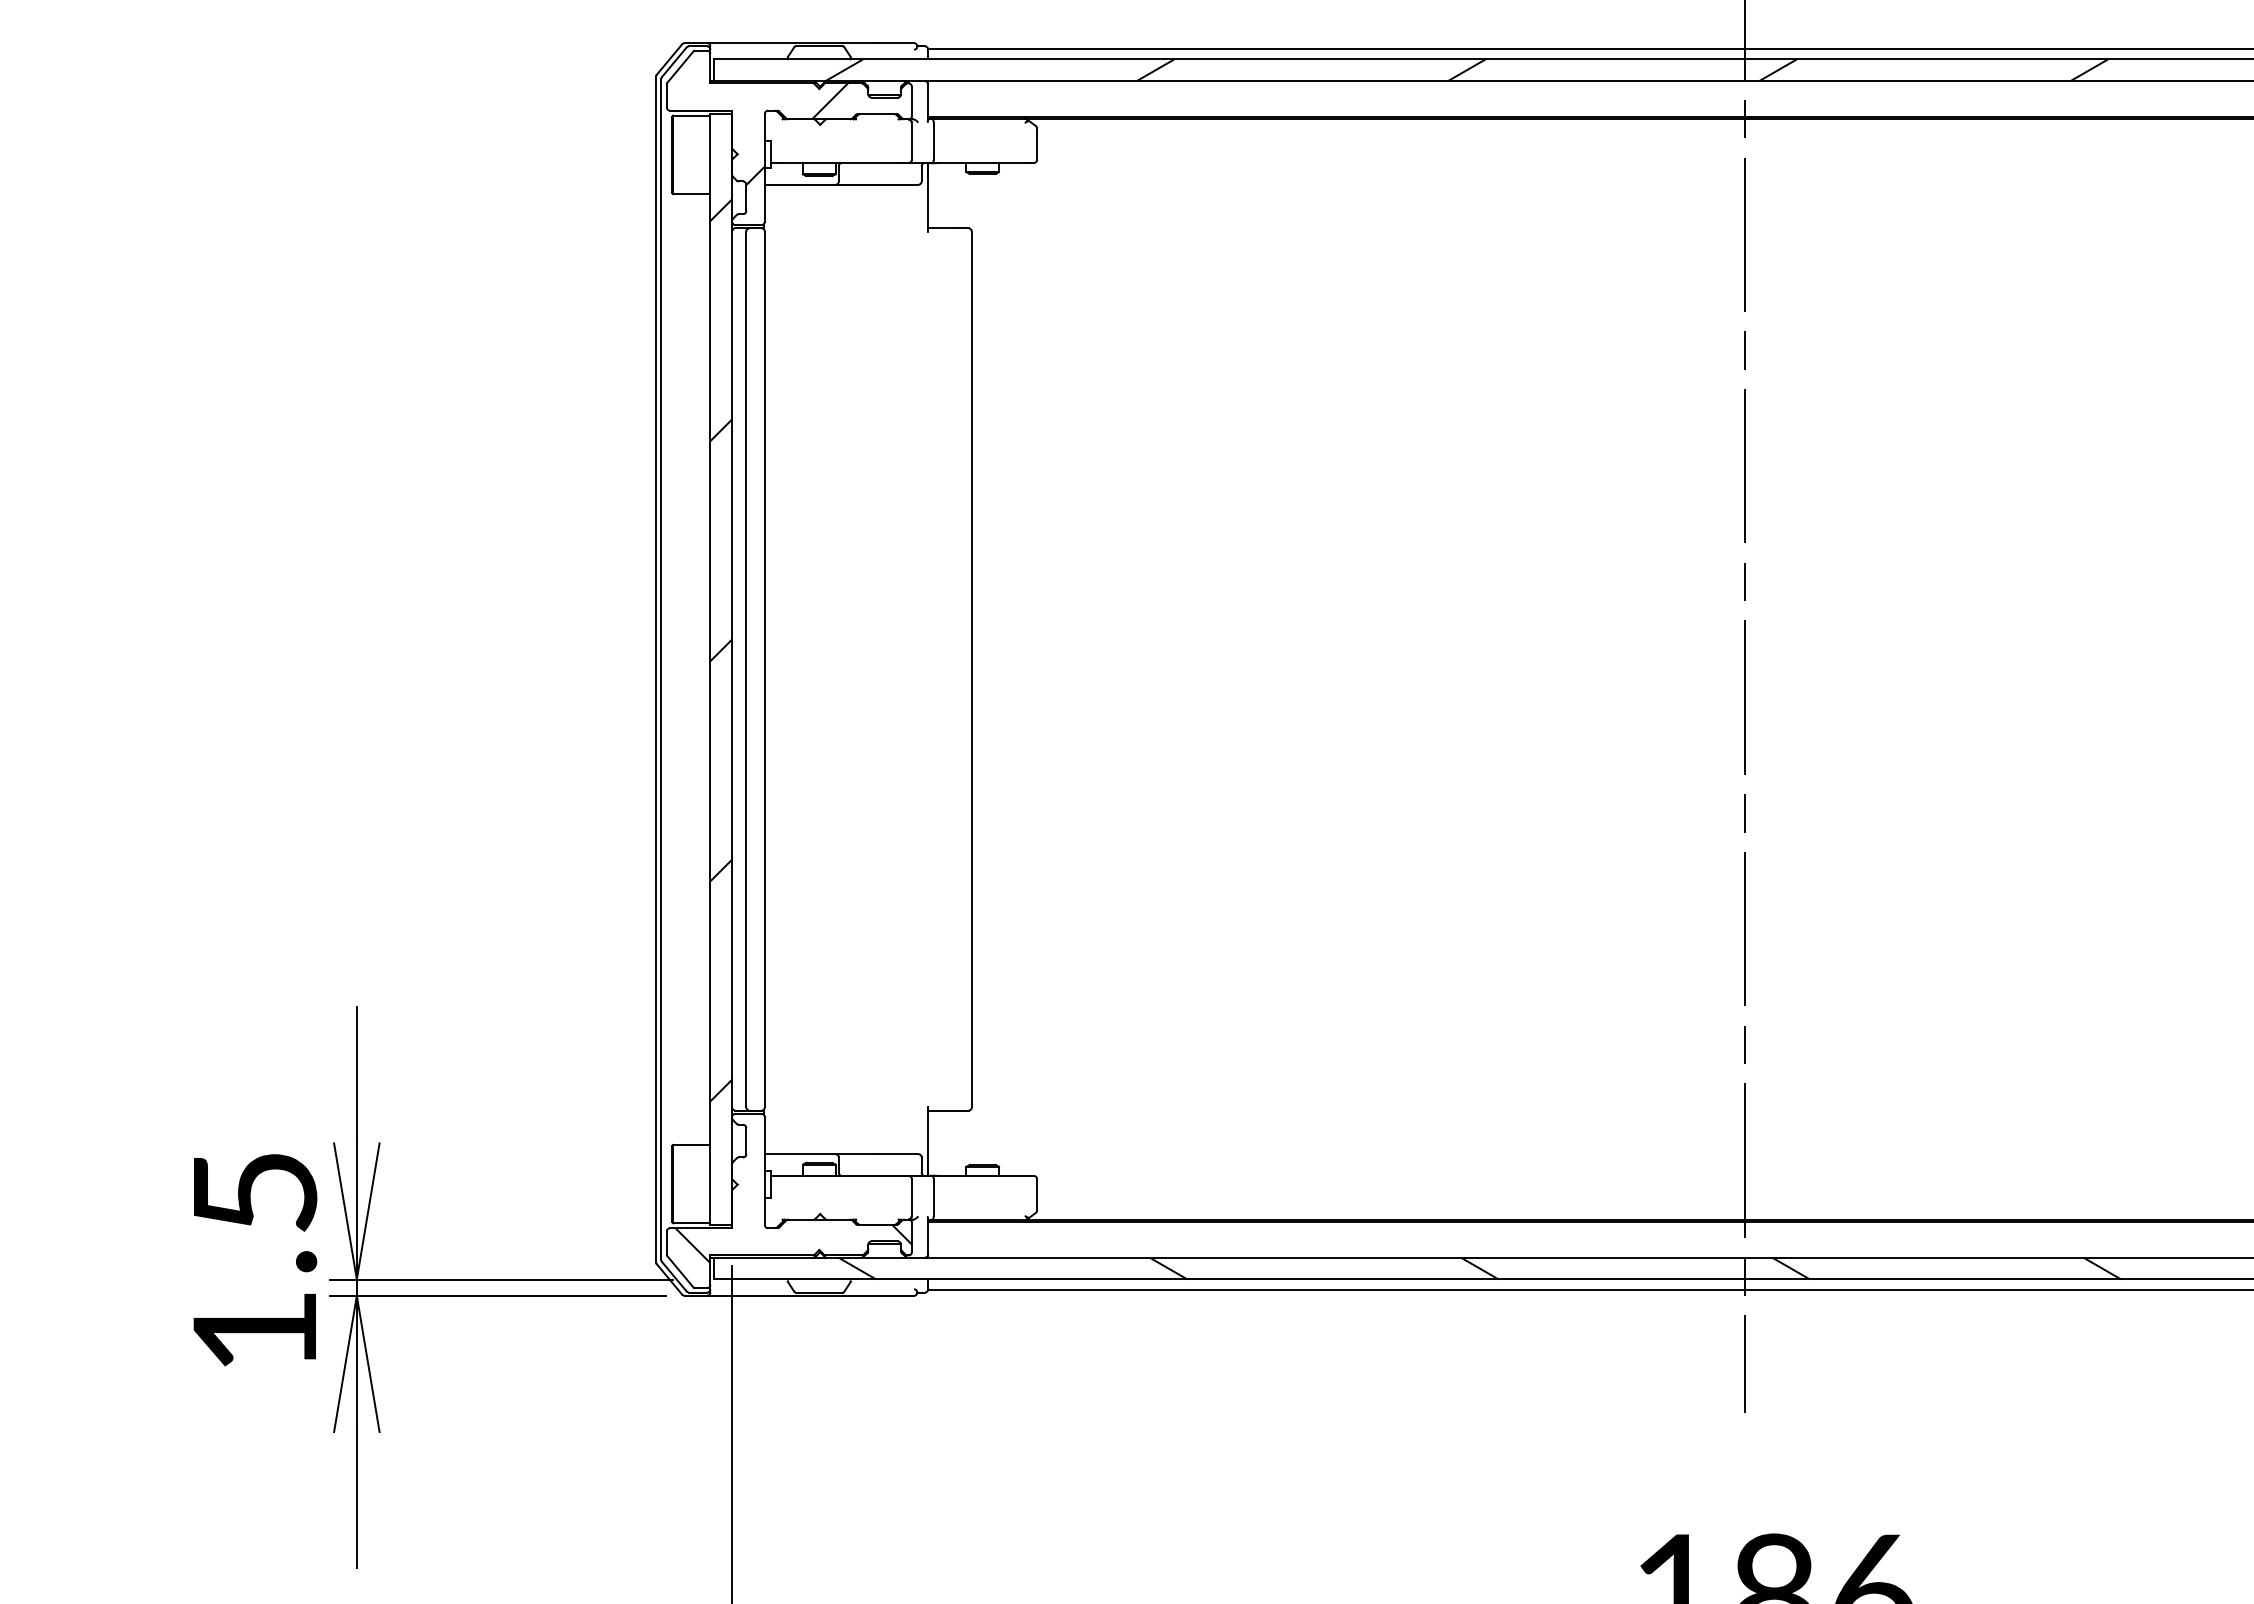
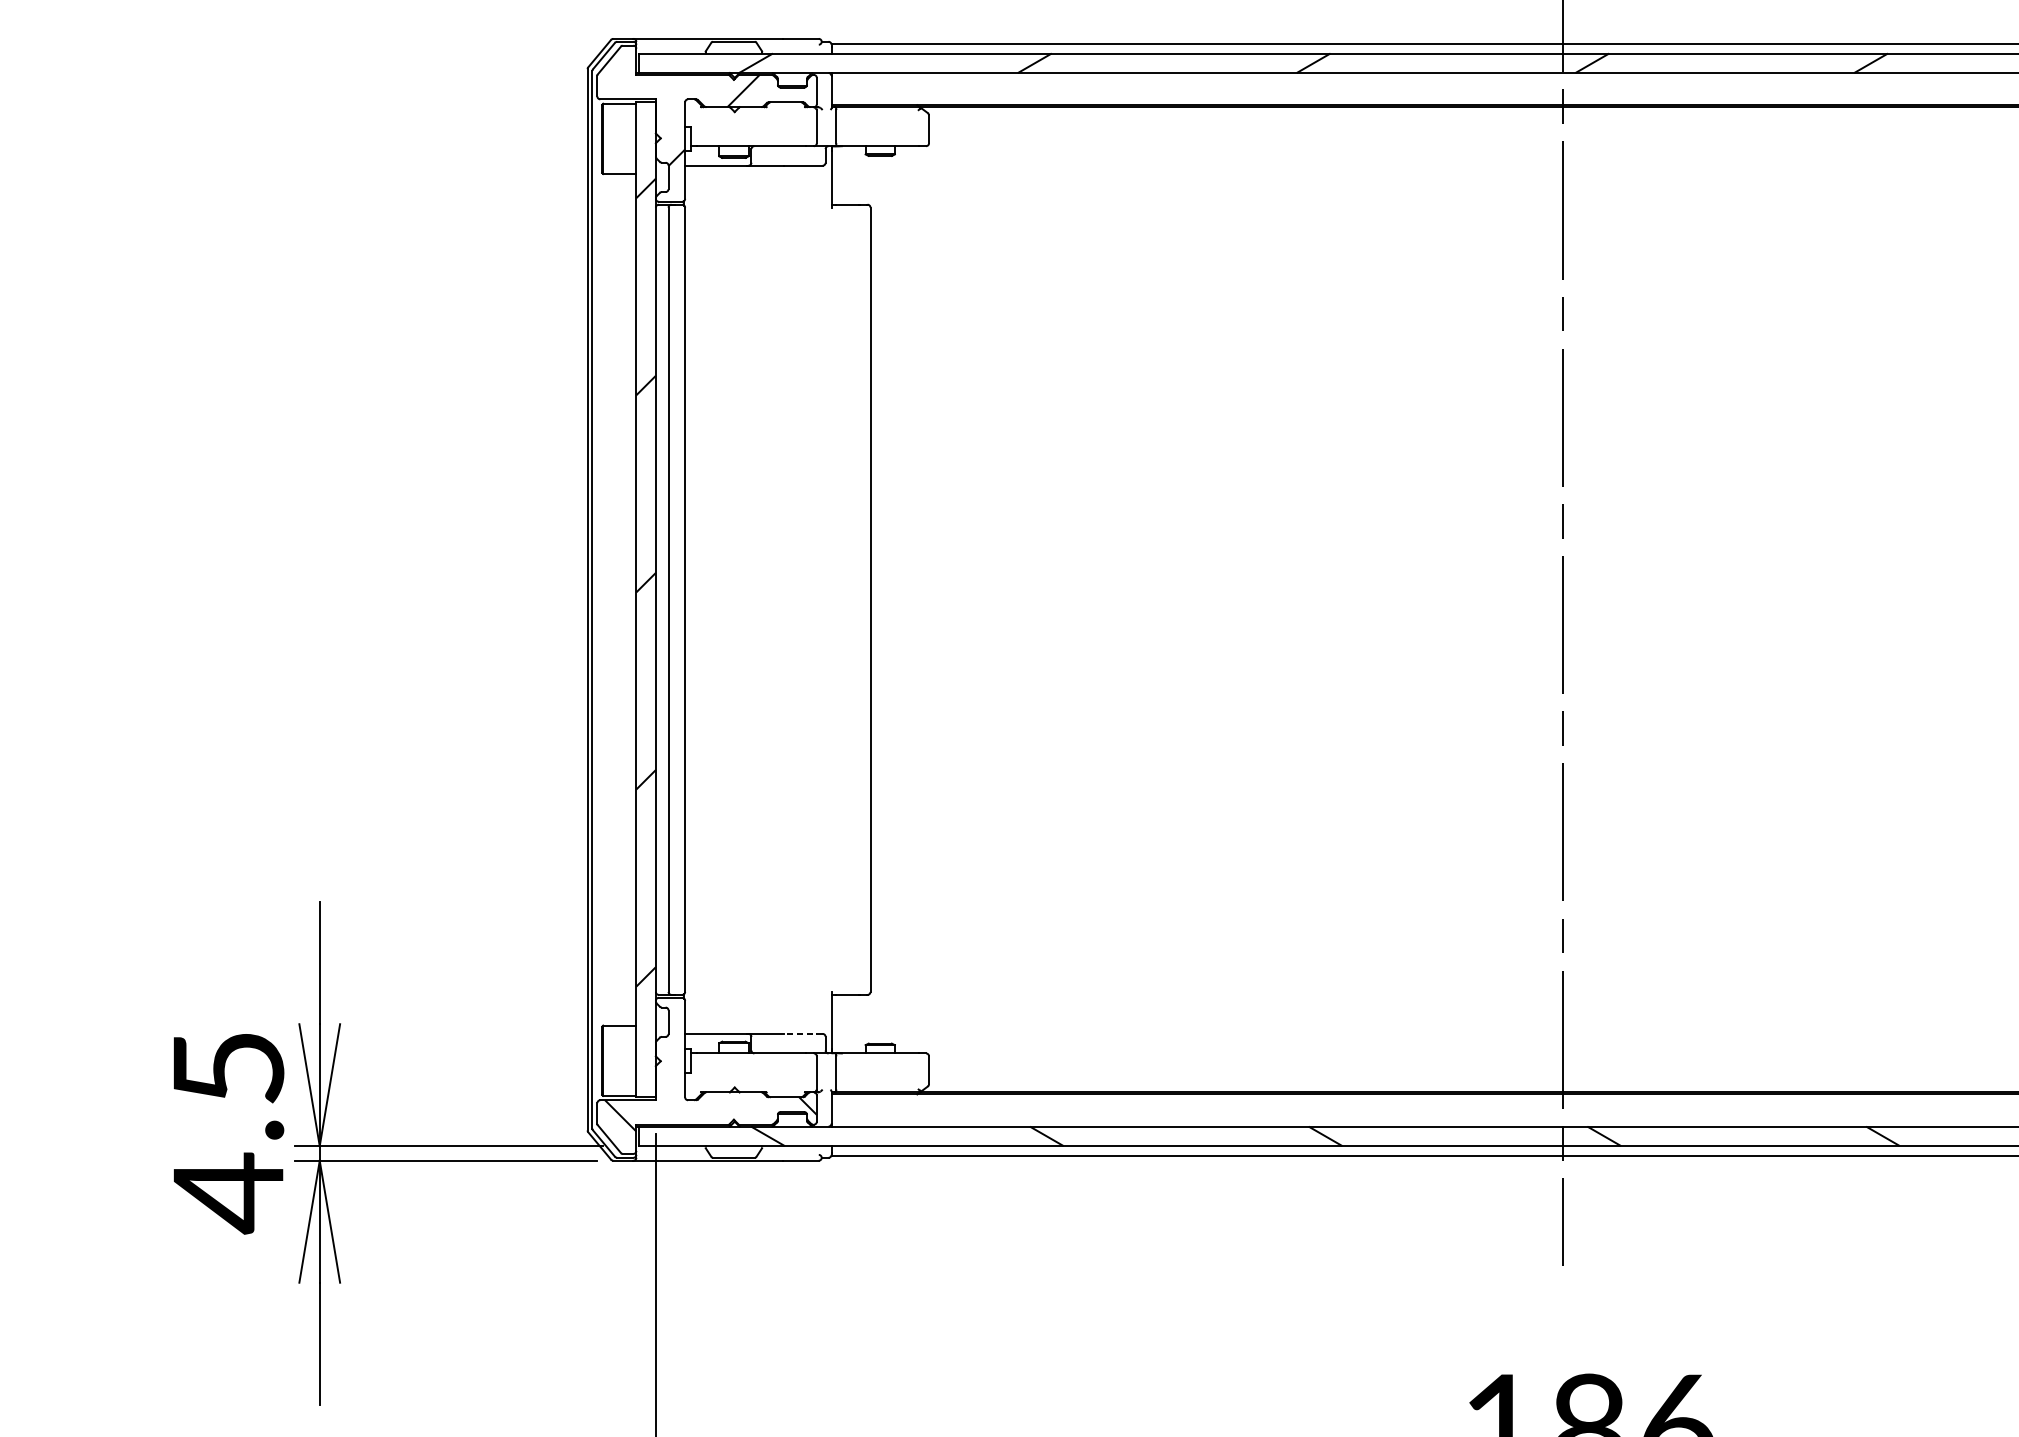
line: (896, 1154) -> (803, 1034), solid -> dashed
text: (254, 1332) -> (228, 1193), 1.5 -> 4.5

